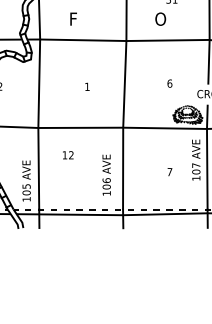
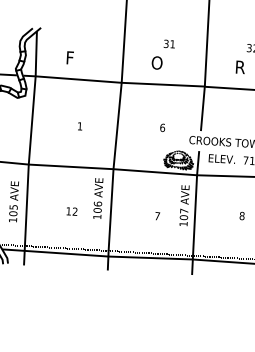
text: (67, 155) -> (71, 211), moved
text: (106, 175) -> (98, 198), moved
text: (26, 180) -> (13, 201), moved

